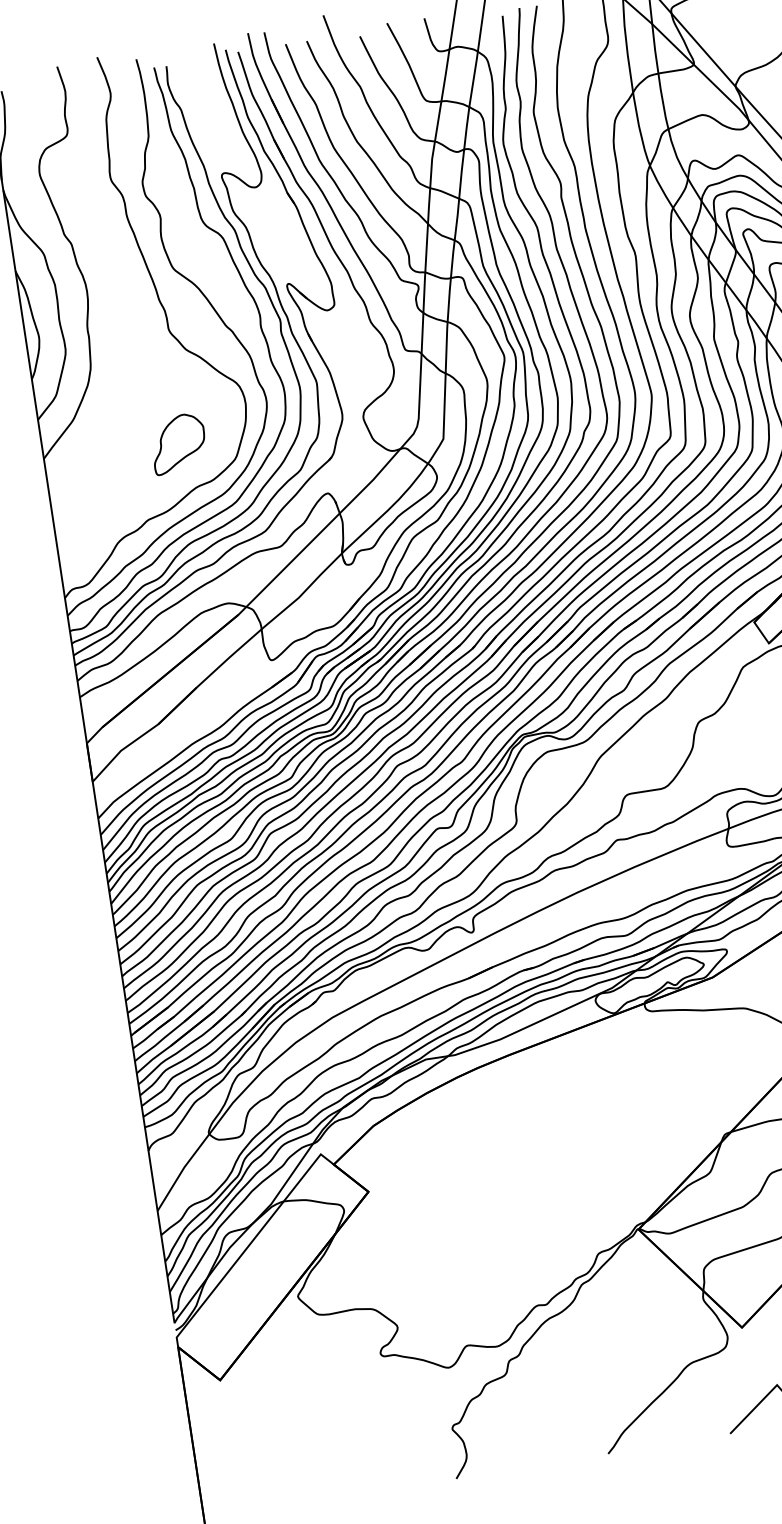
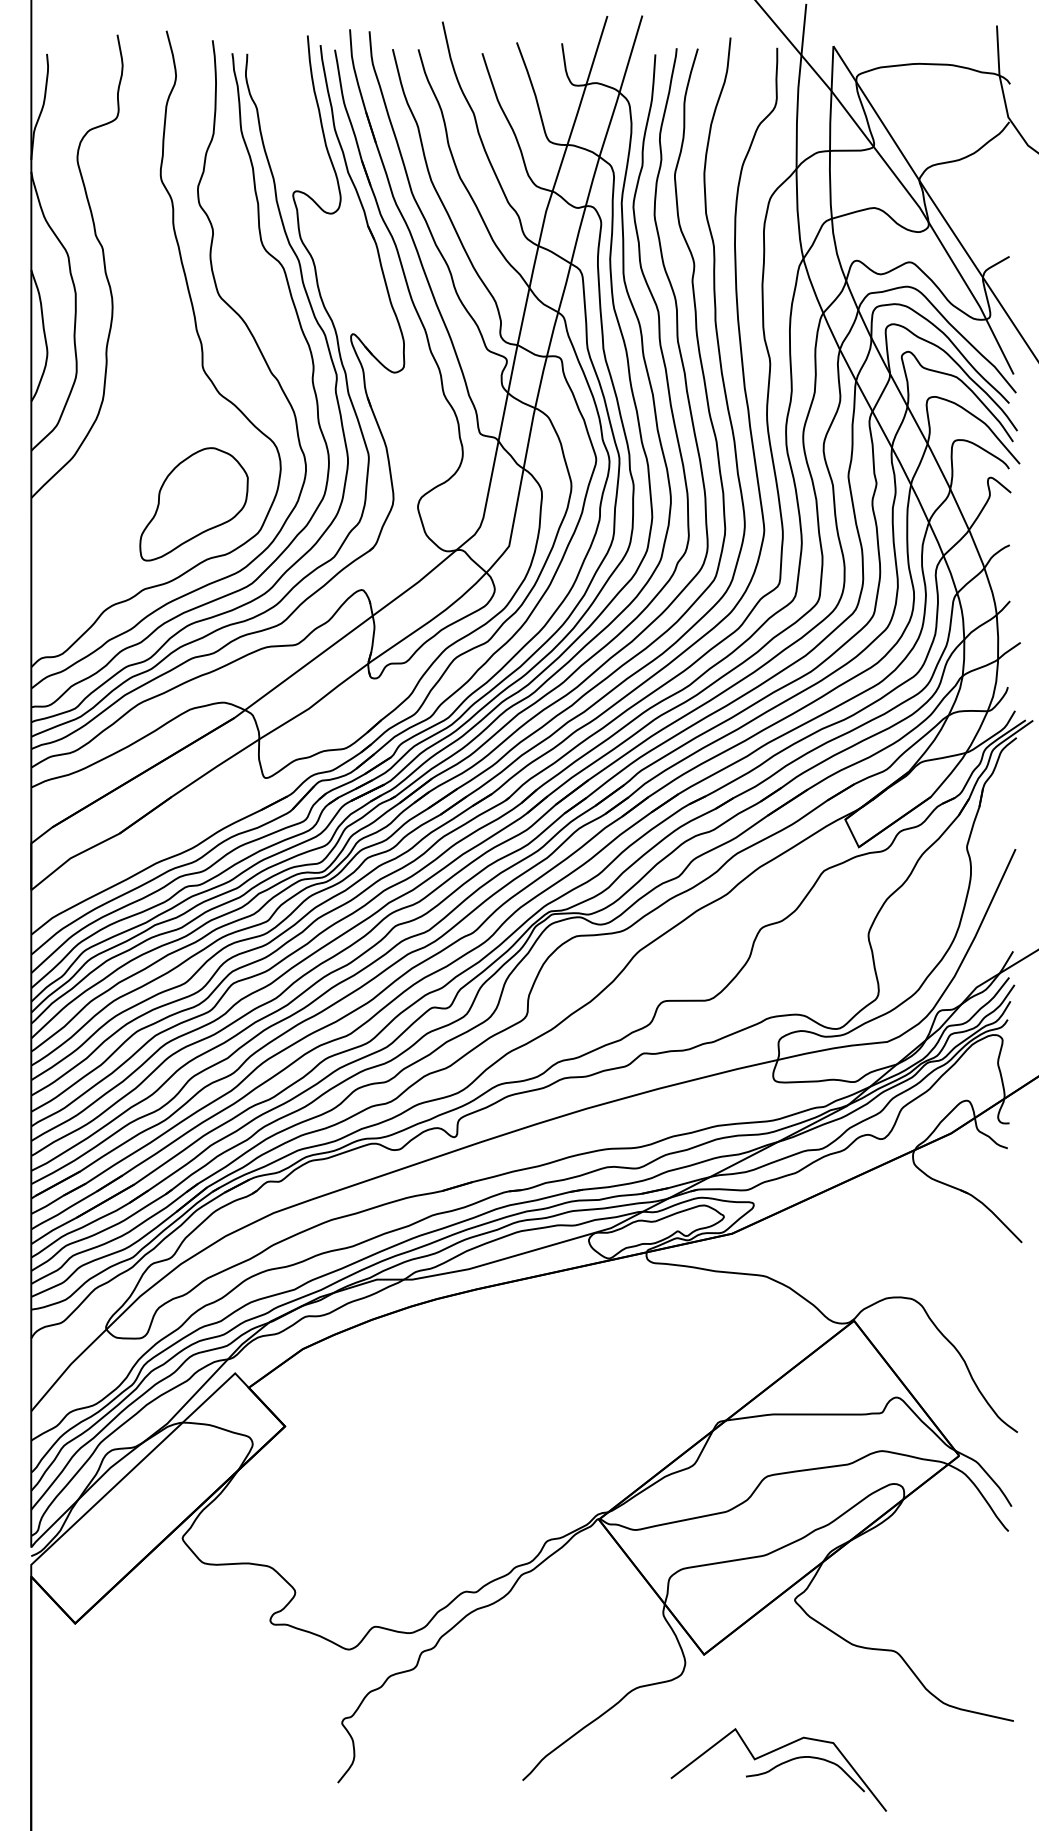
part: (178, 444) -> (193, 504), size x1.67

